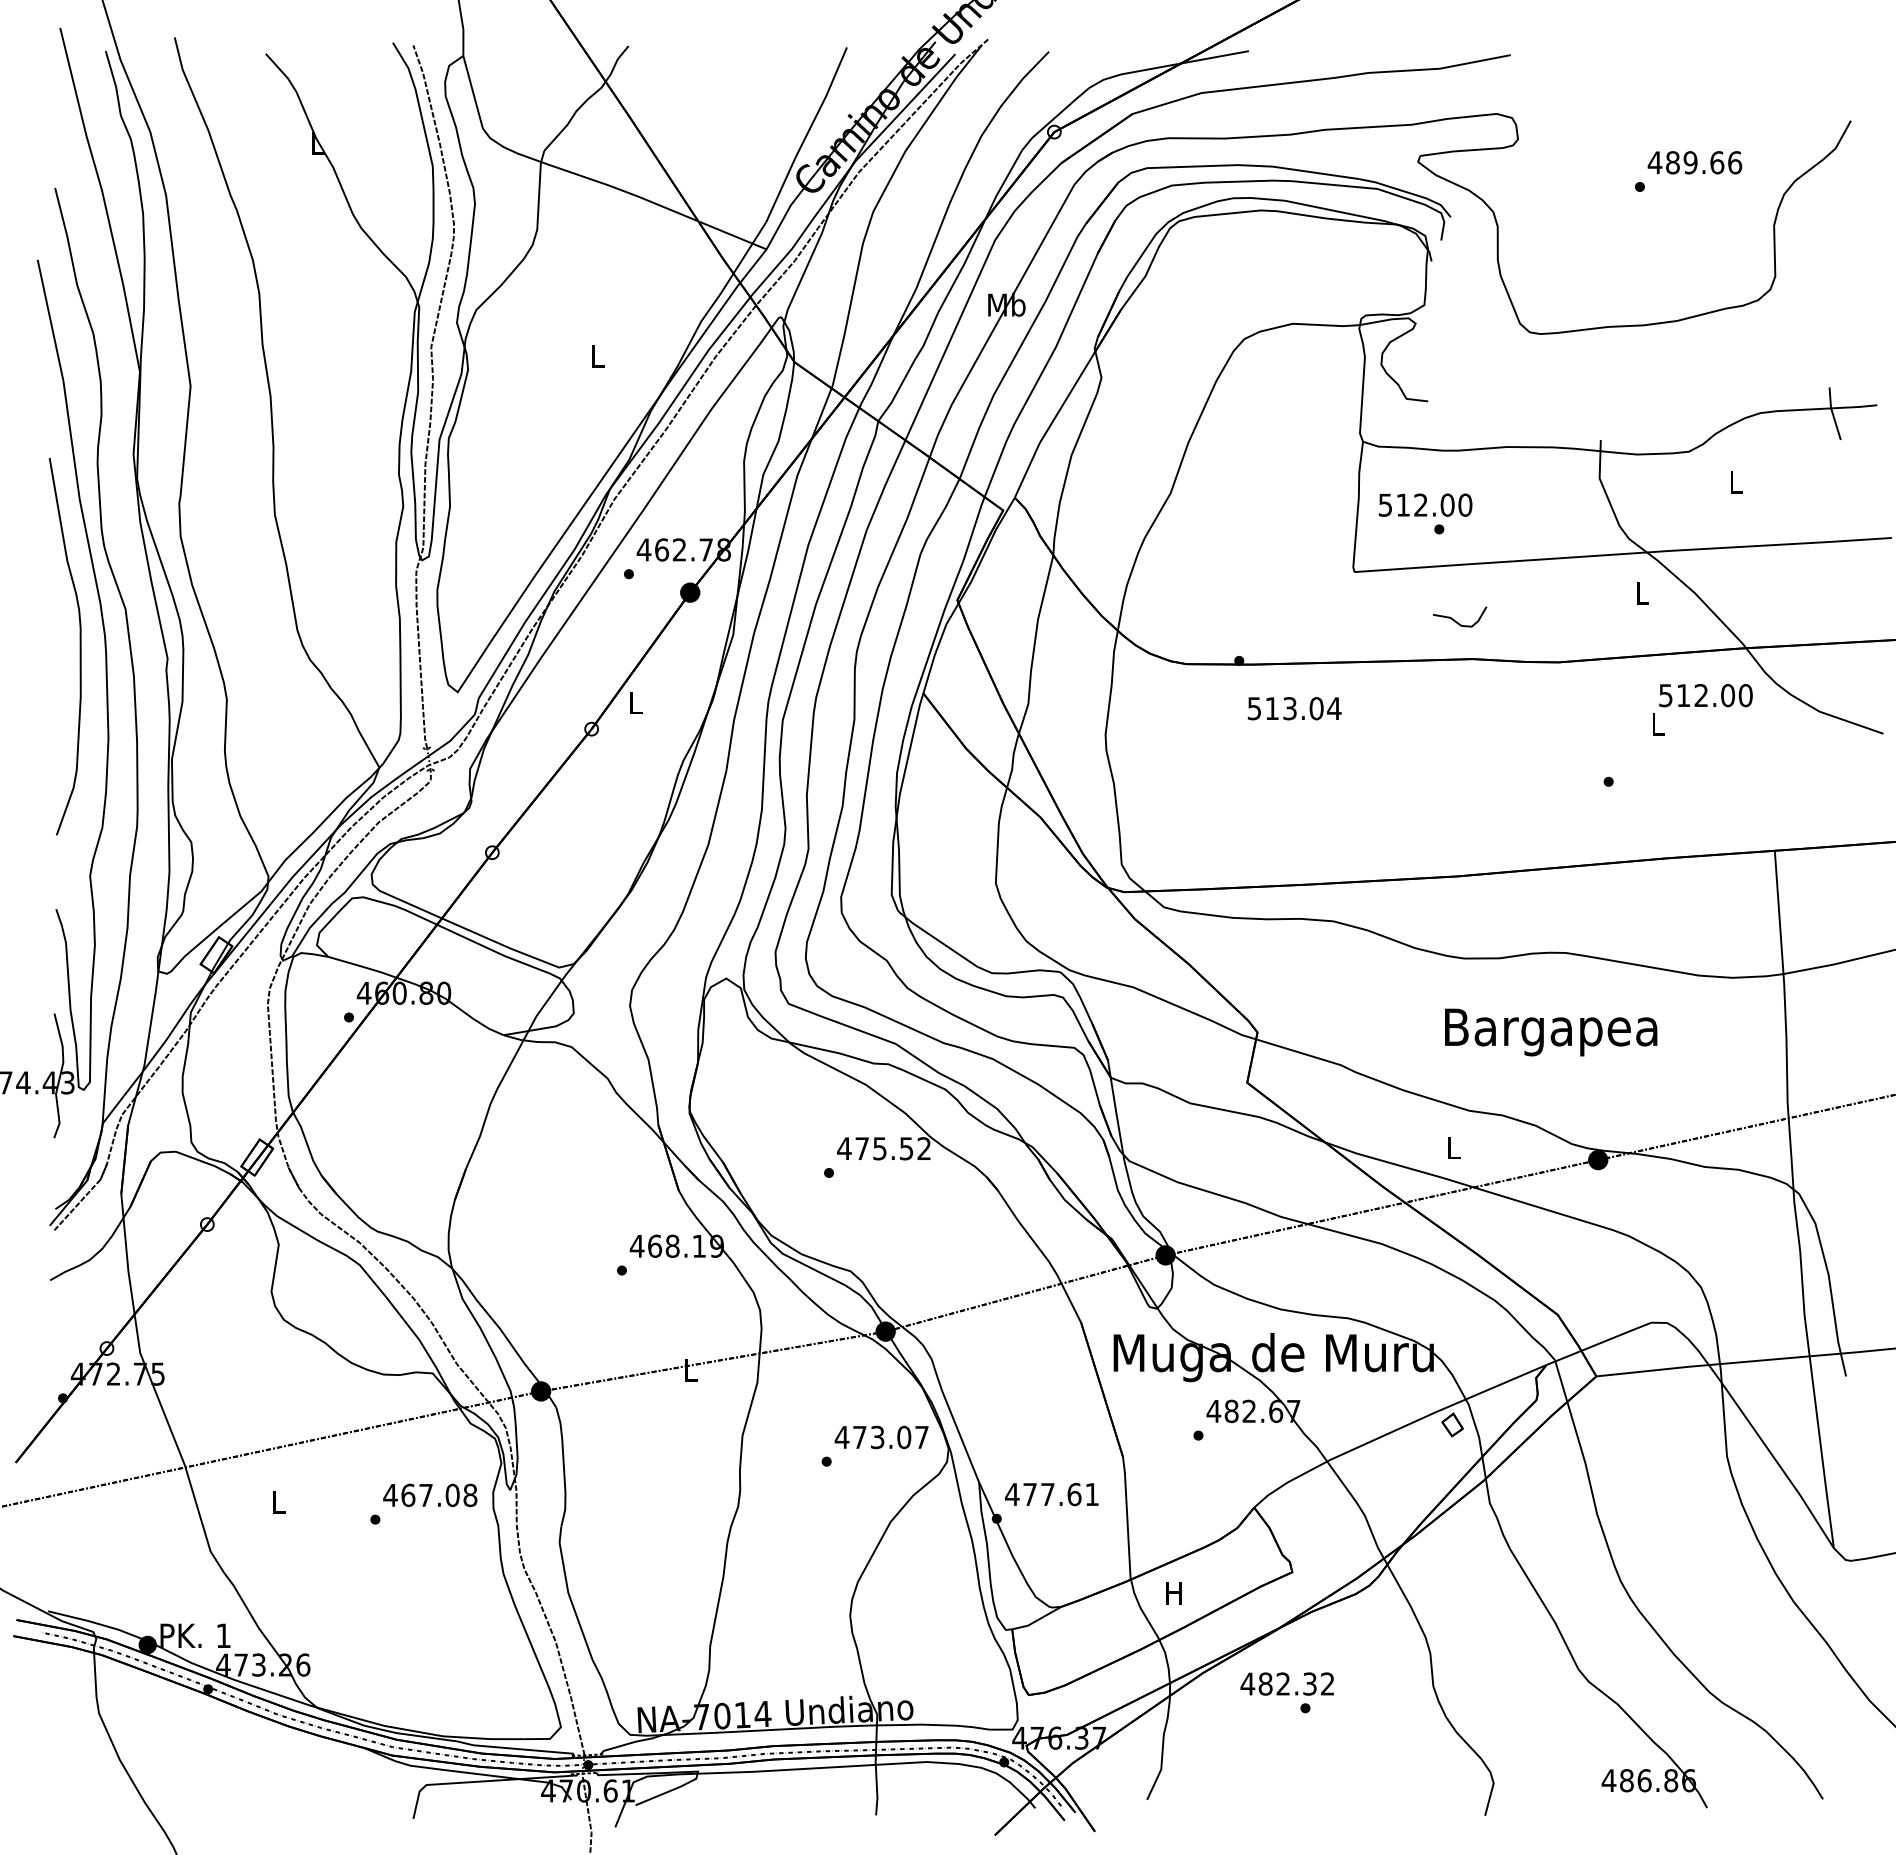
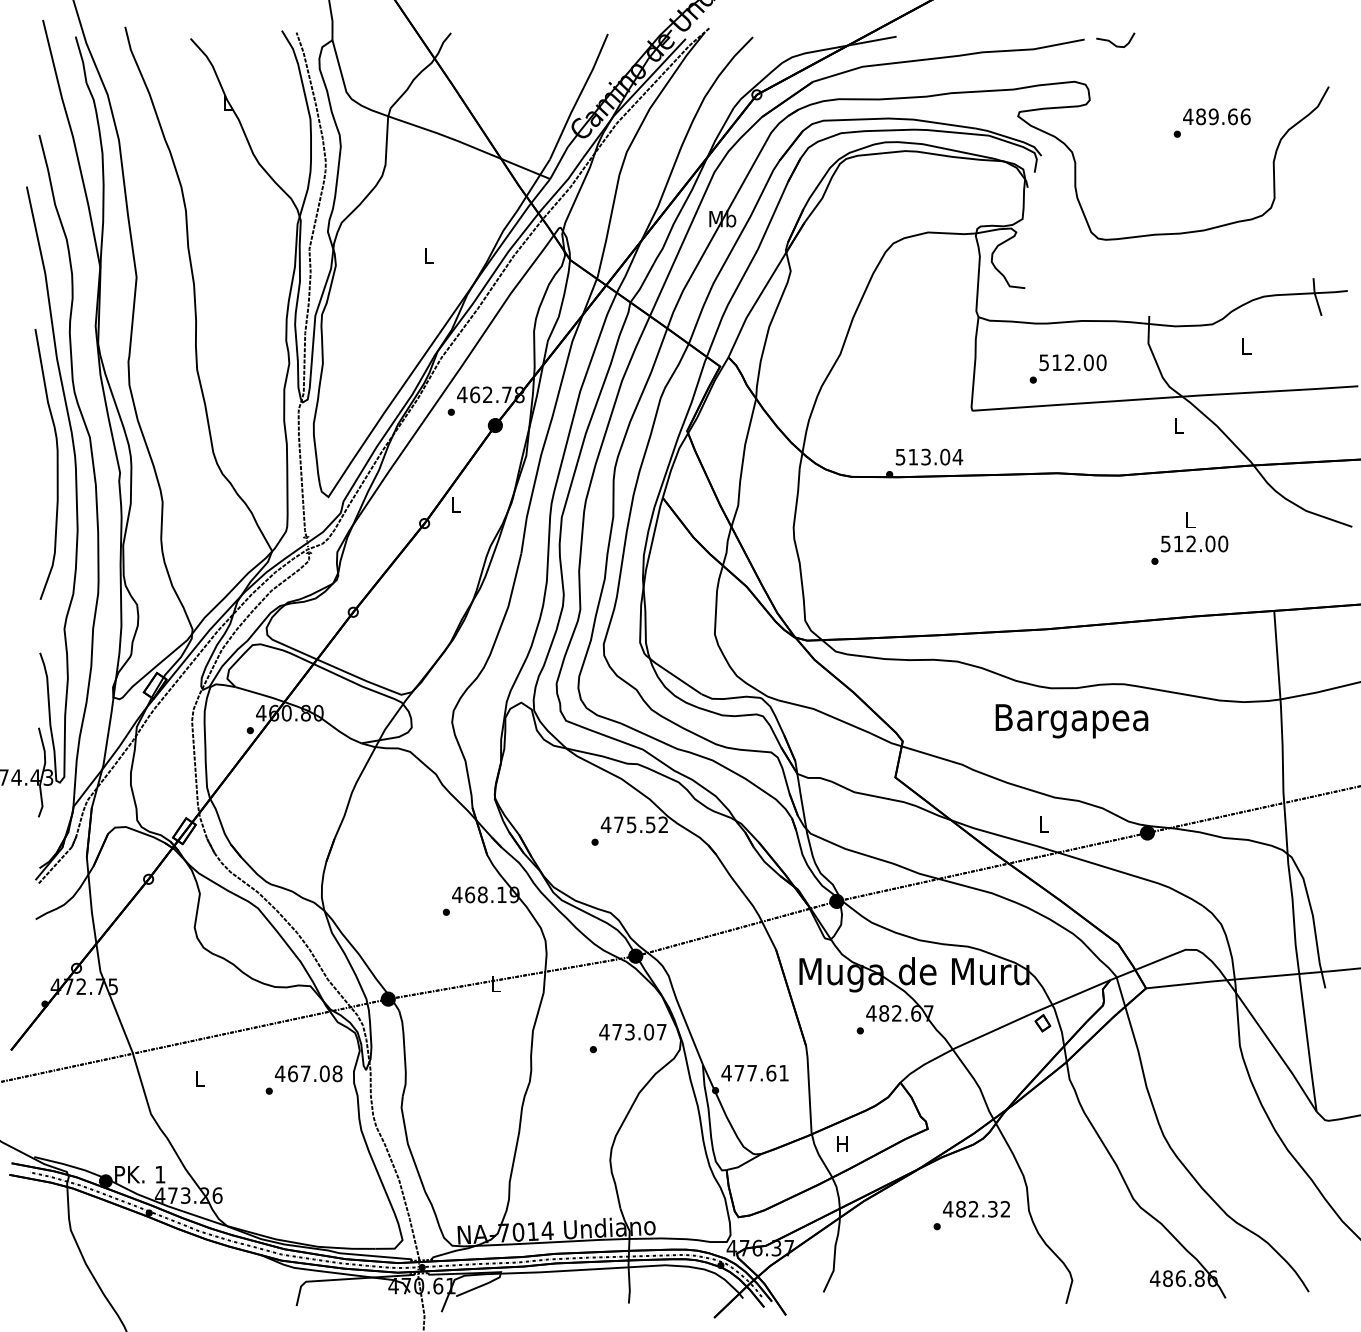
text: (1425, 504) -> (1072, 362), moved
curve: (1457, 621) -> (1113, 43), moved
text: (1705, 695) -> (1194, 543), moved
text: (1294, 708) -> (929, 457), moved
text: (1551, 1032) -> (1072, 721), moved
text: (1286, 1683) -> (975, 1208), moved

